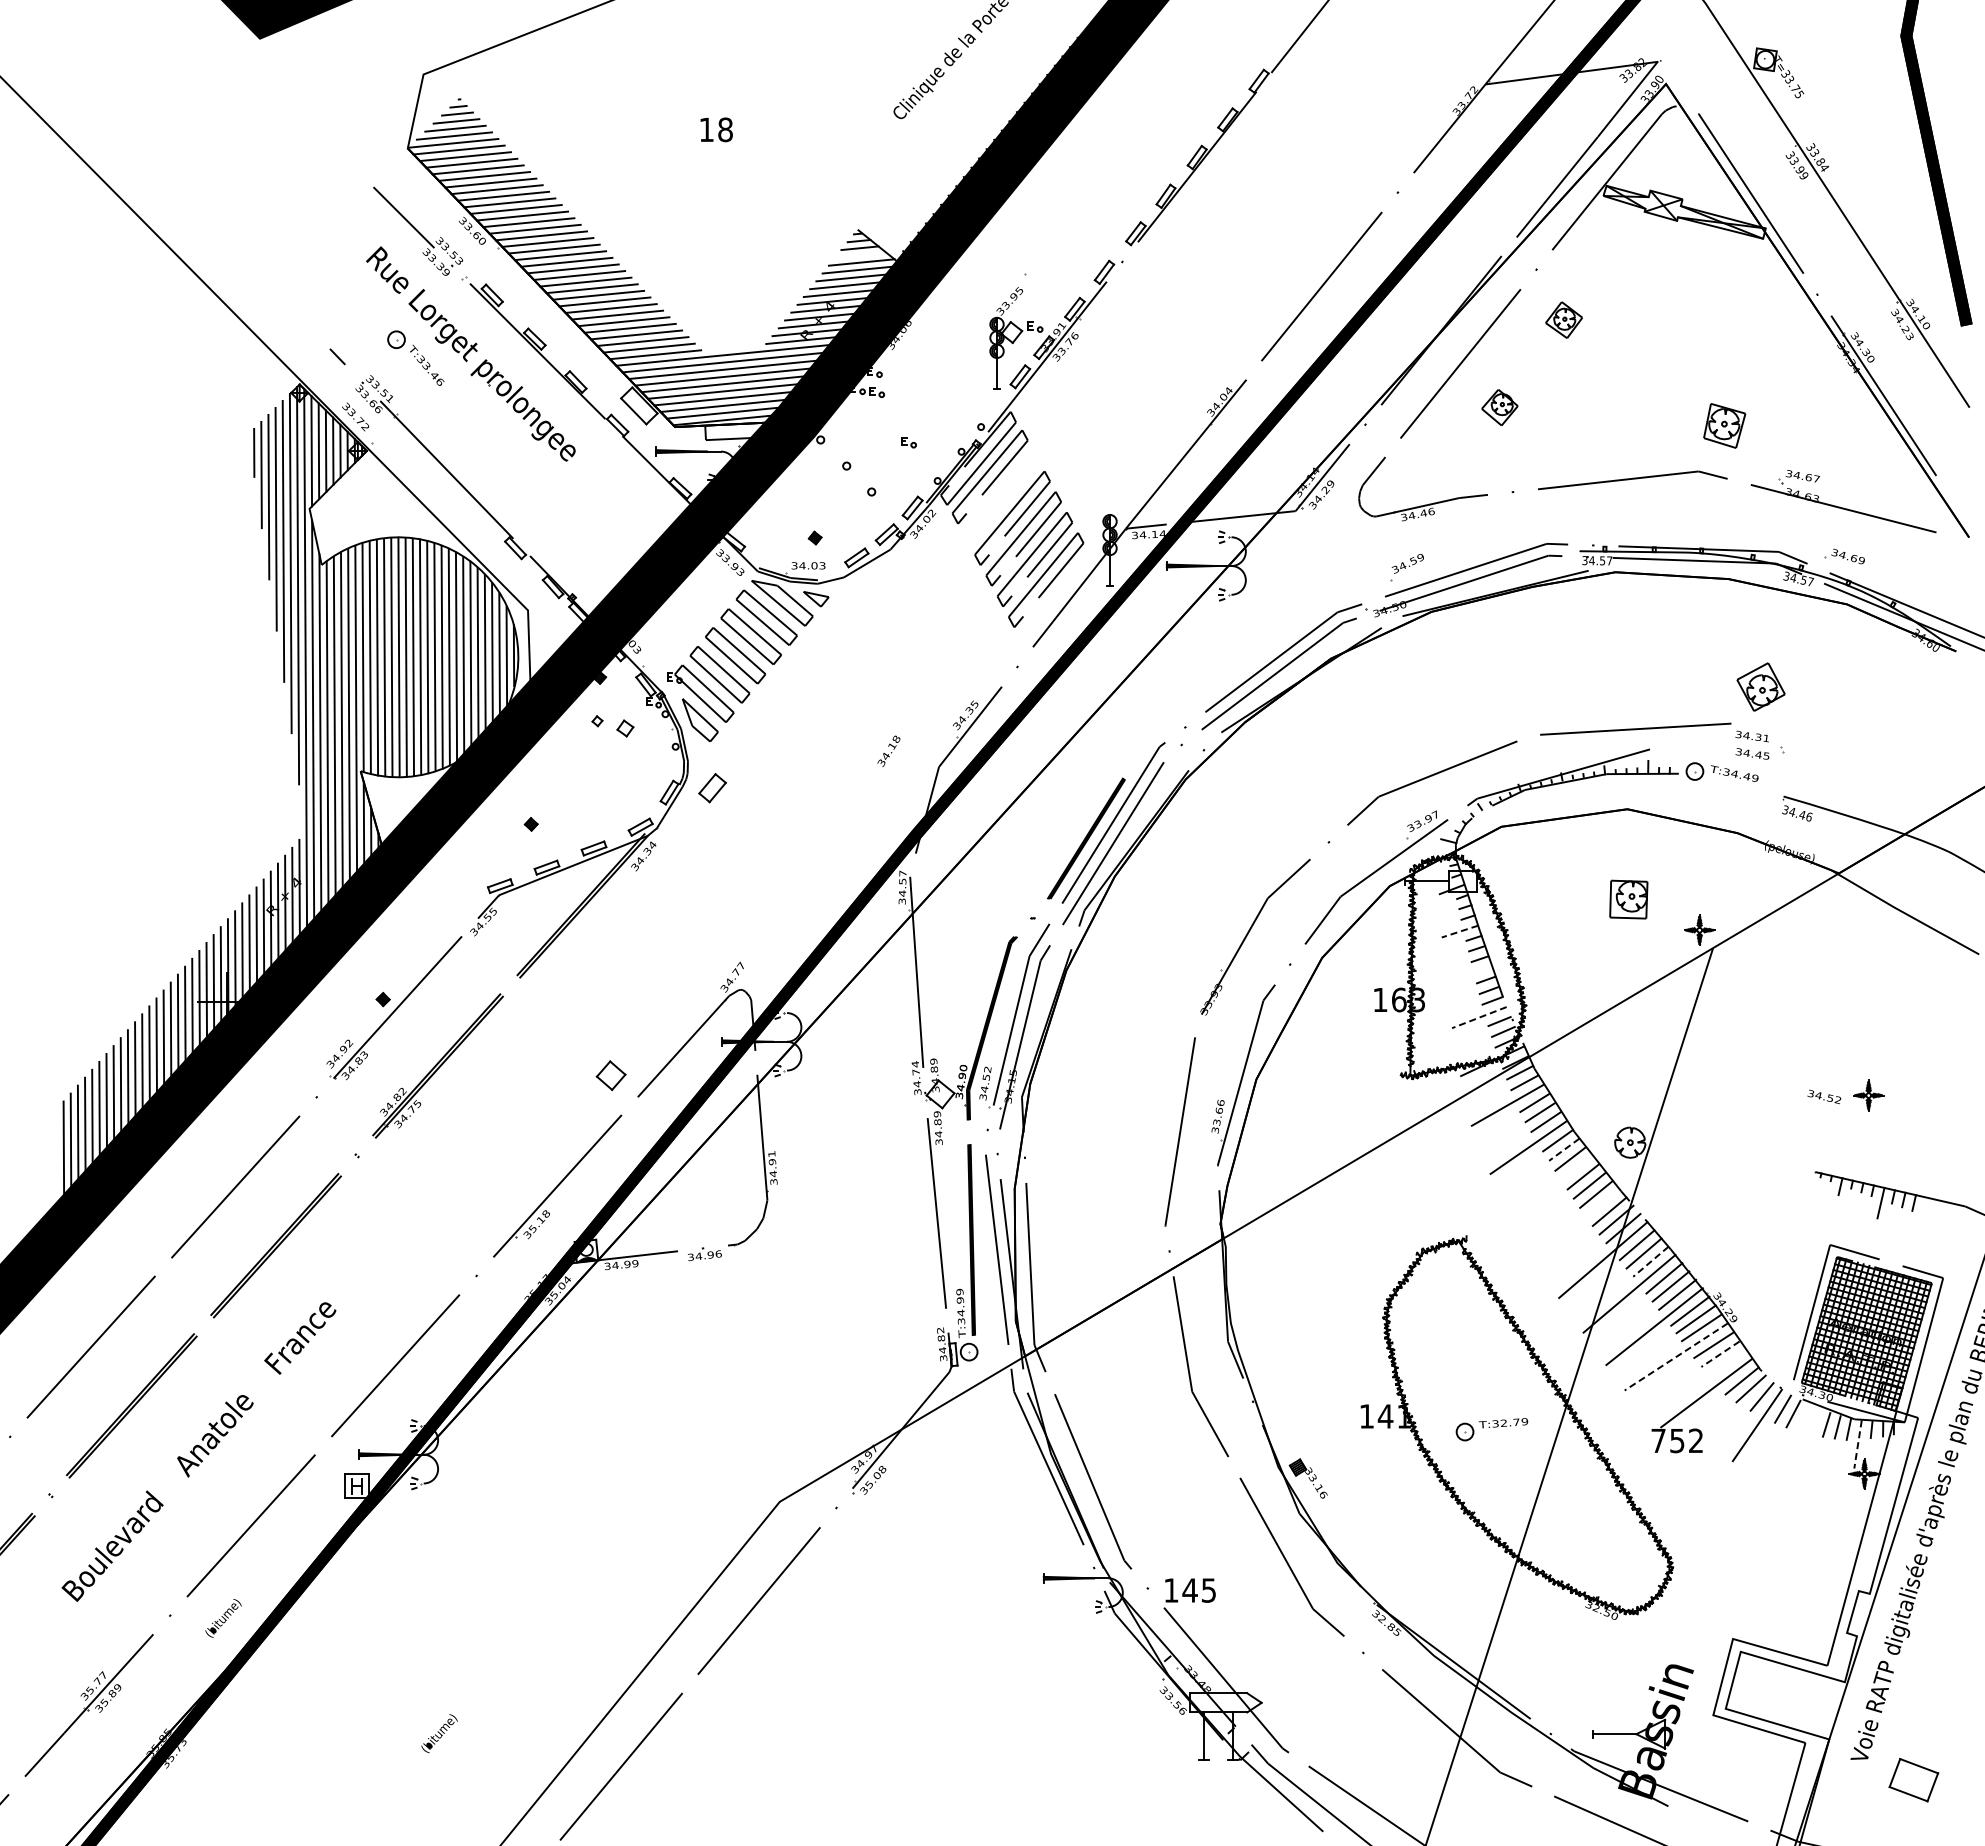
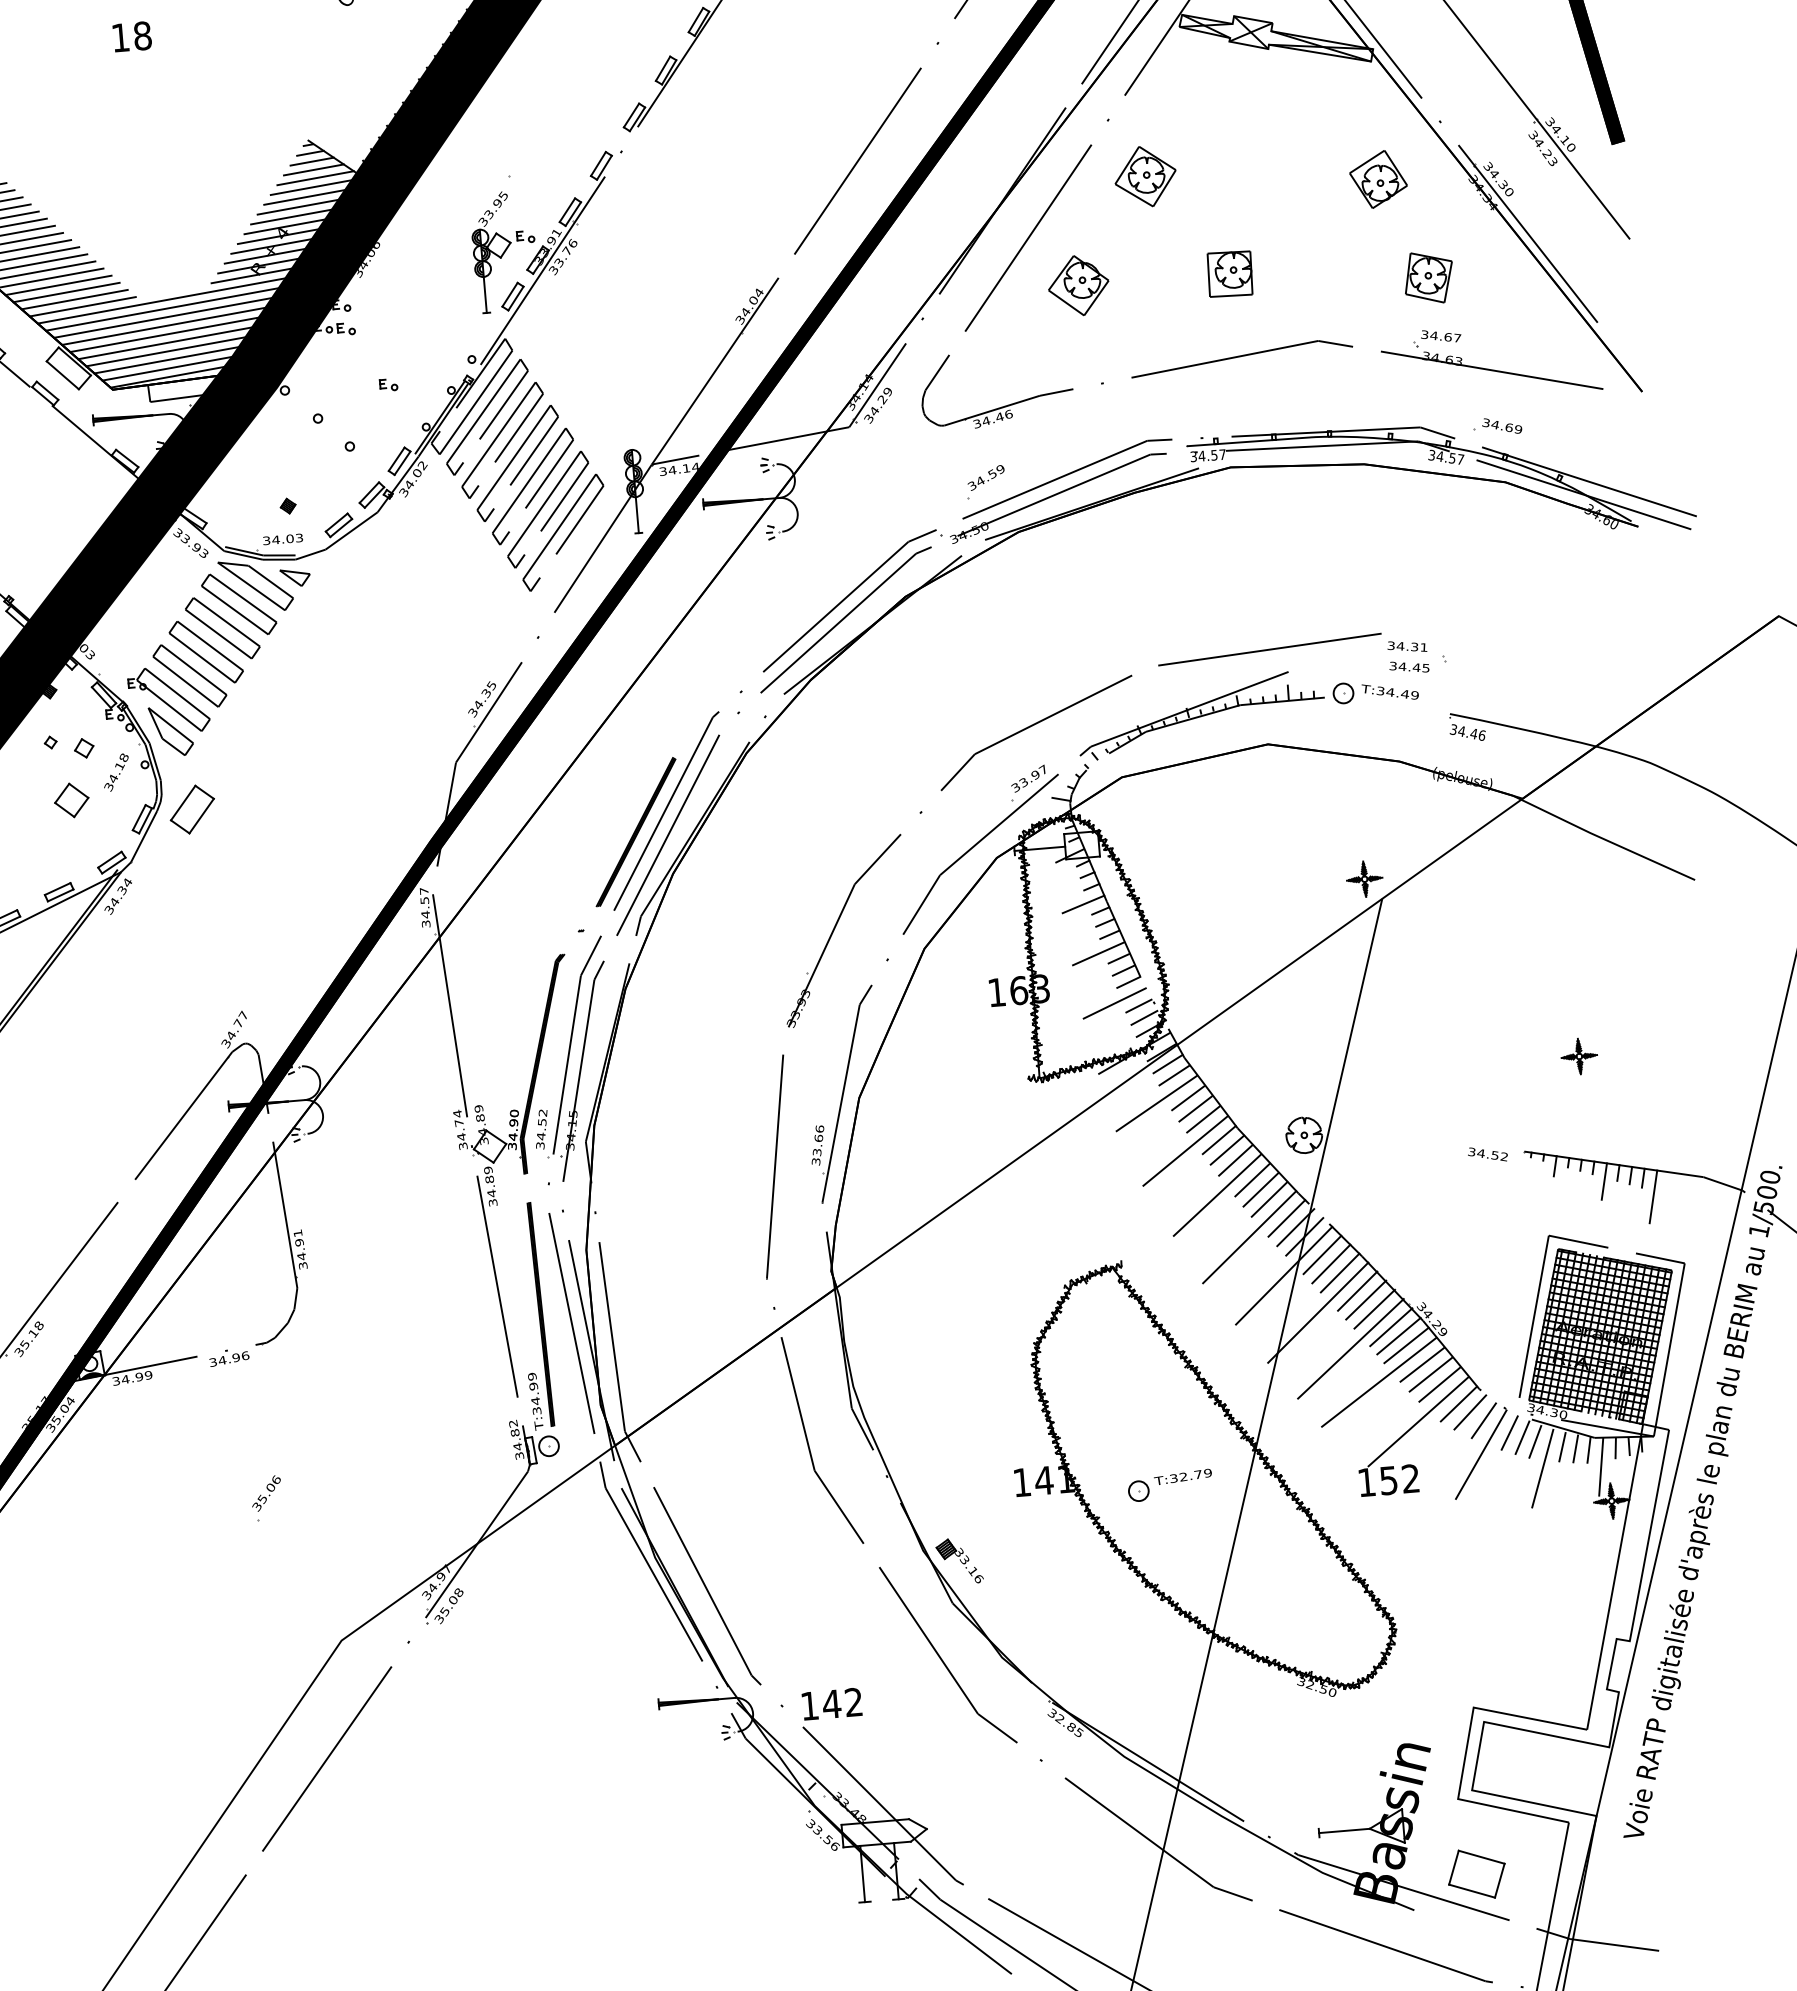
line: (860, 254) -> (313, 168), added
part: (1563, 319) -> (1144, 175), size x1.43
part: (1499, 407) -> (1078, 285), size x1.43
part: (1724, 425) -> (1428, 277), moved
part: (1001, 497) -> (502, 440), added
part: (1760, 686) -> (1377, 178), moved
text: (888, 750) -> (115, 771), moved
part: (712, 788) -> (192, 810), size x1.43
part: (1628, 899) -> (1229, 273), moved
line: (1459, 931) -> (1082, 904), dashed -> solid
line: (1468, 974) -> (1097, 953), added
line: (1478, 1017) -> (1113, 1003), dashed -> solid
part: (610, 1075) -> (70, 800), moved
text: (1824, 1096) -> (1488, 1153), moved
line: (1564, 1149) -> (1227, 1149), dashed -> solid
line: (1552, 1186) -> (1217, 1194), added
line: (1921, 1219) -> (1653, 1196), added
line: (1576, 1224) -> (1249, 1236), added
line: (1650, 1262) -> (1339, 1273), dashed -> solid
line: (1720, 1354) -> (1430, 1375), dashed -> solid
line: (1676, 1356) -> (1379, 1381), dashed -> solid
line: (1726, 1363) -> (1438, 1384), added
part: (726, 1376) -> (266, 1498), added
line: (1803, 1418) -> (1534, 1441), added
text: (1658, 1440) -> (1366, 1482), 752 -> 152
line: (1808, 1441) -> (1542, 1468), added
line: (1857, 1444) -> (1600, 1467), dashed -> solid
text: (1208, 1590) -> (853, 1702), 145 -> 142
part: (1913, 1780) -> (1476, 1874), moved

